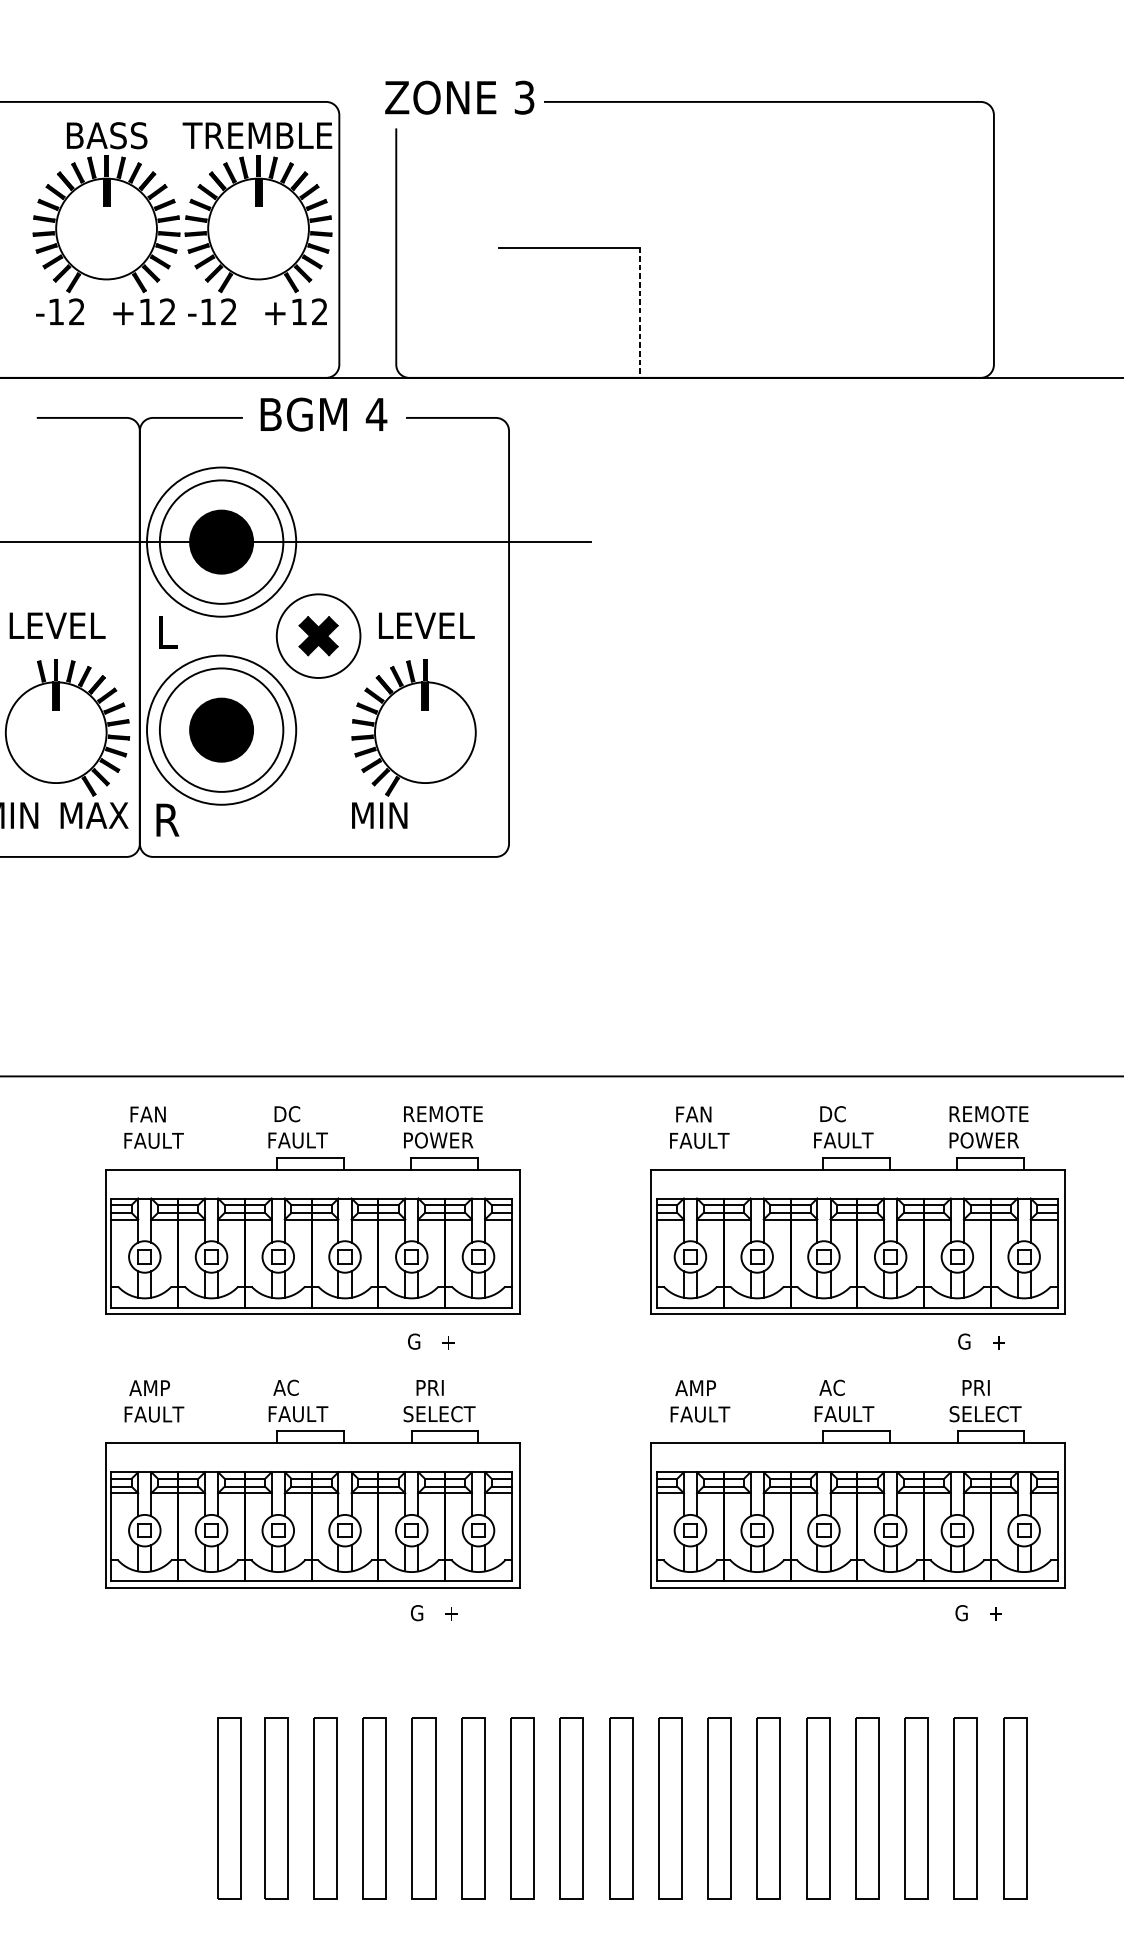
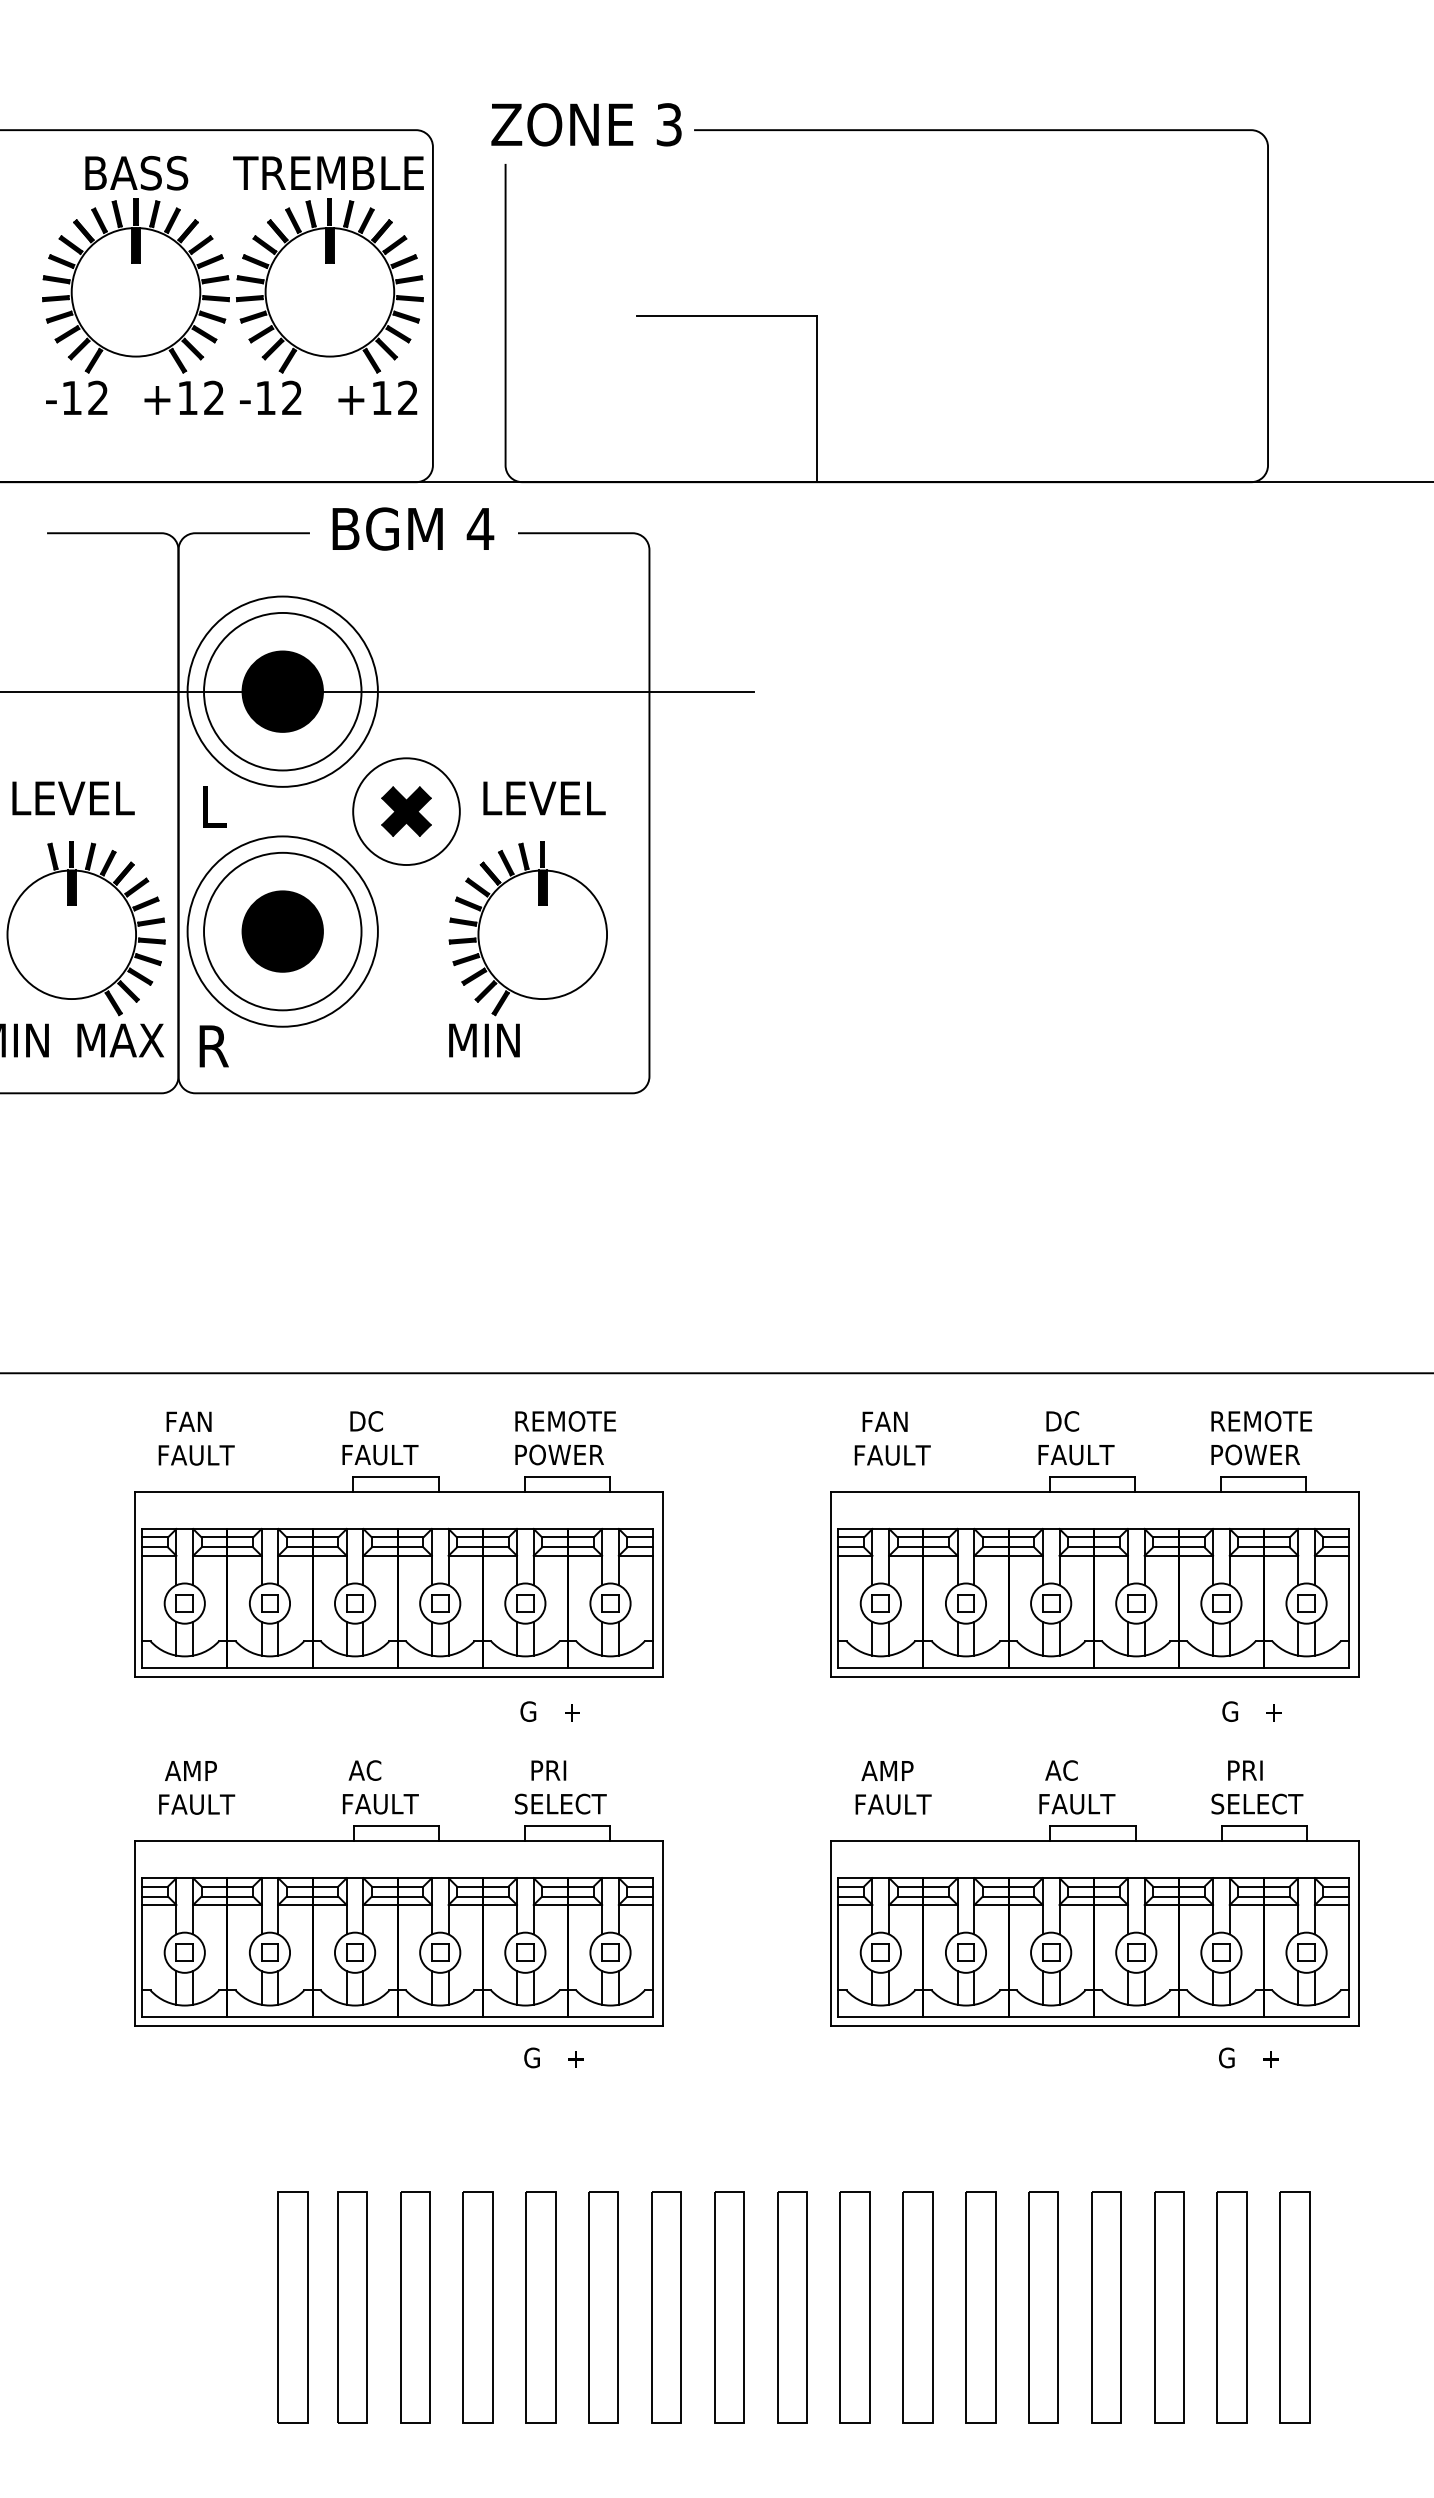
line: (639, 313) -> (816, 399), dashed -> solid

